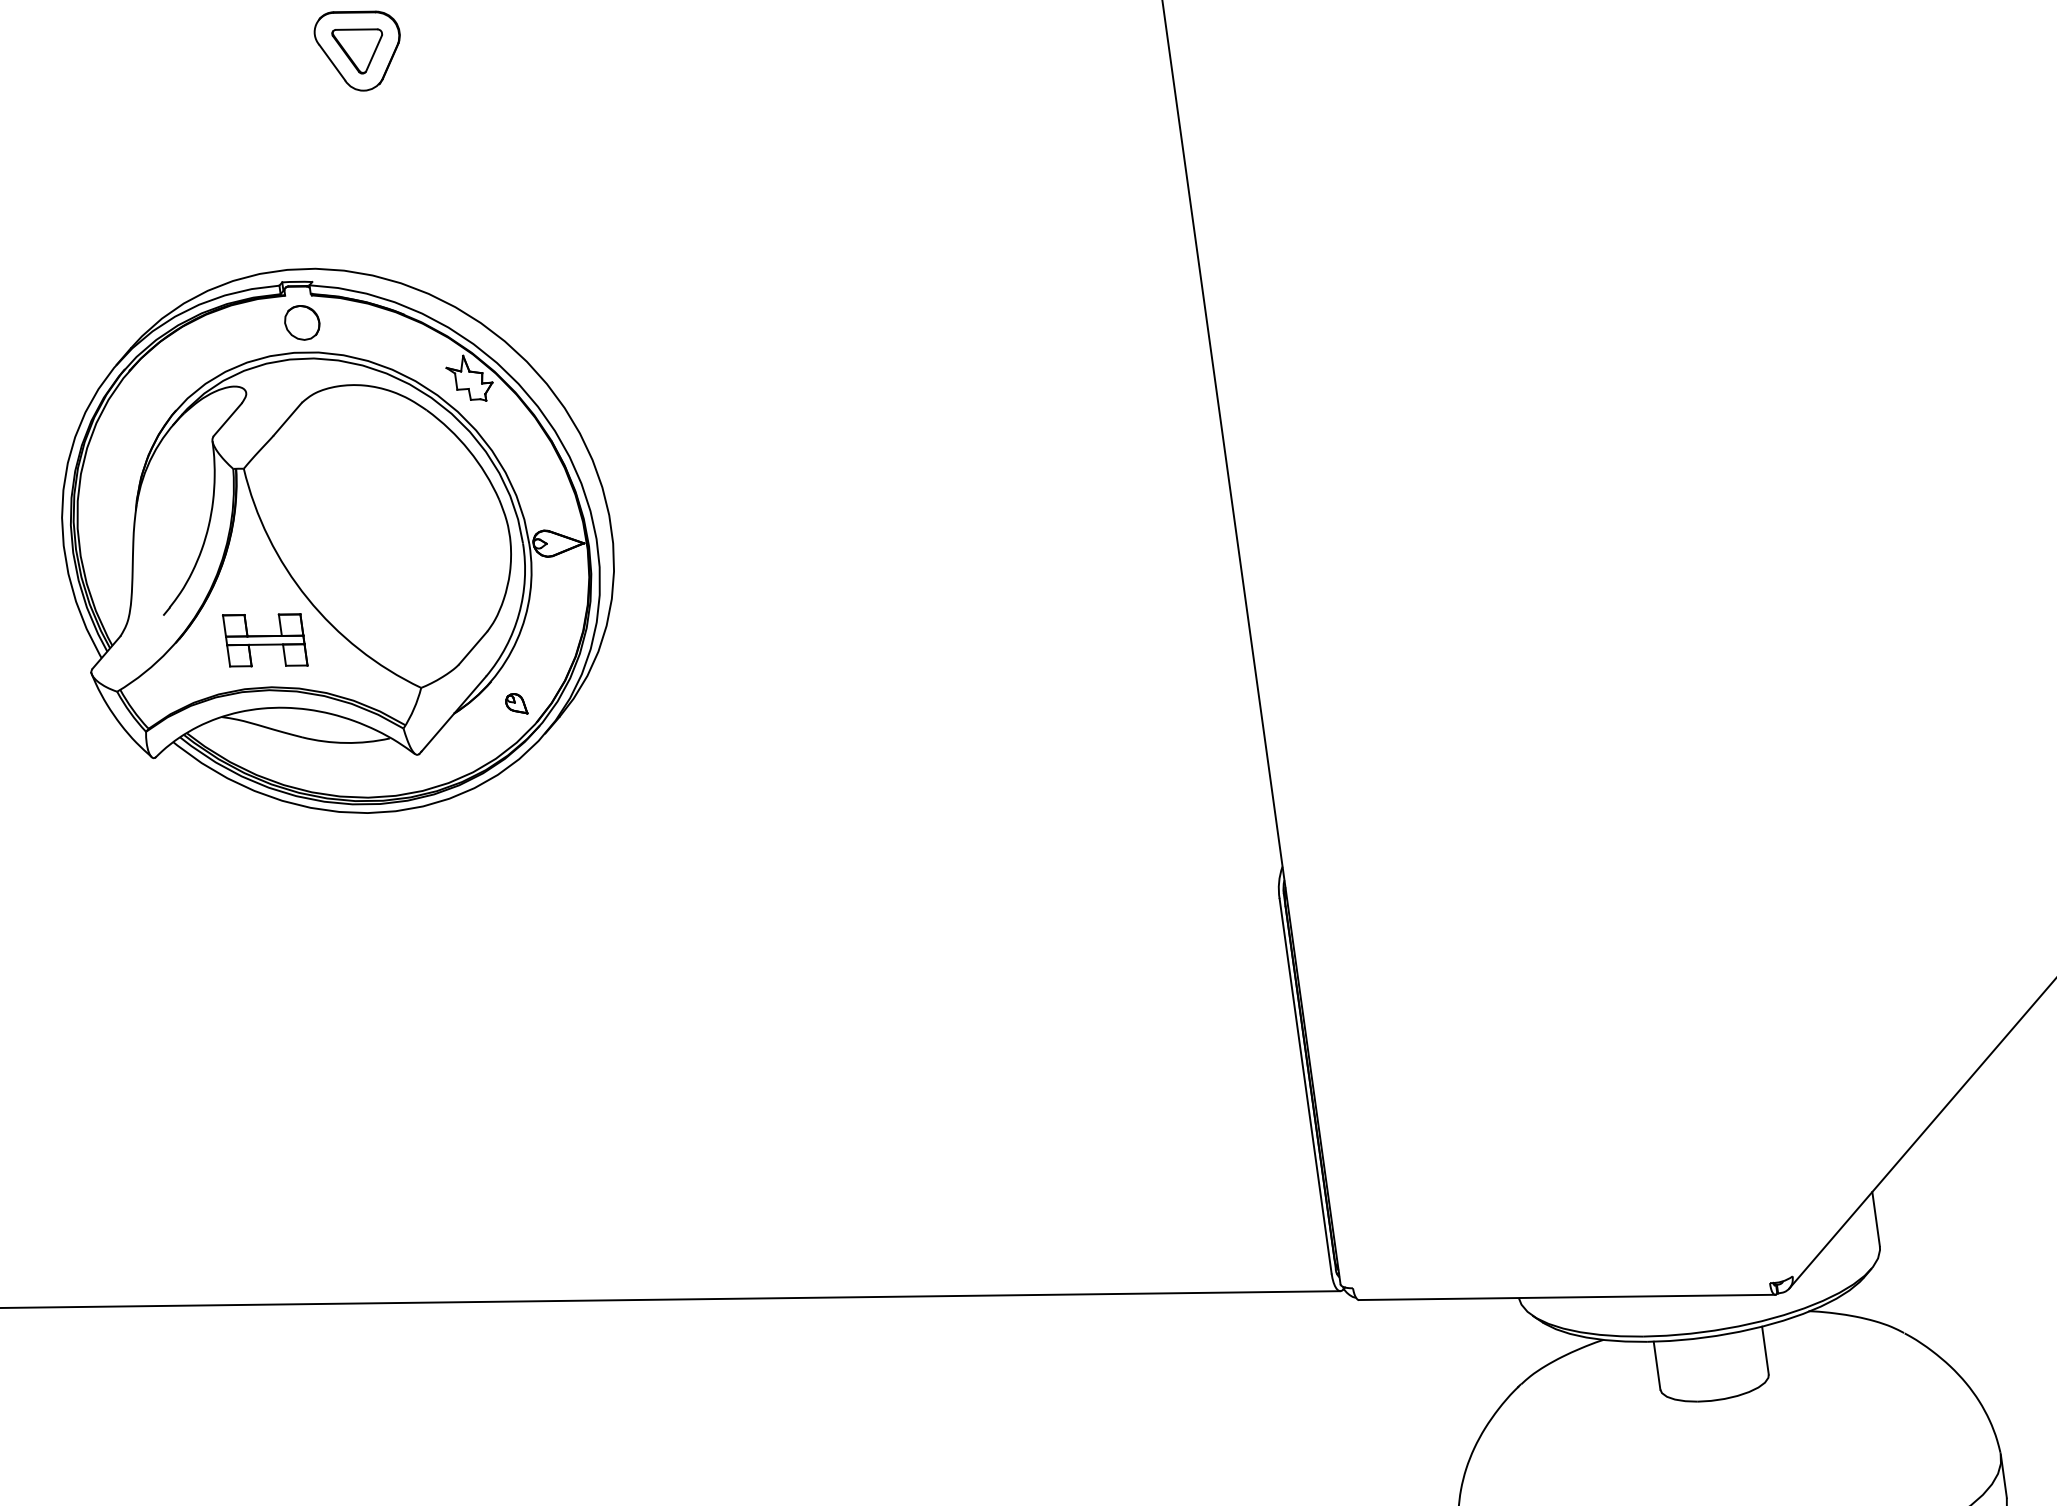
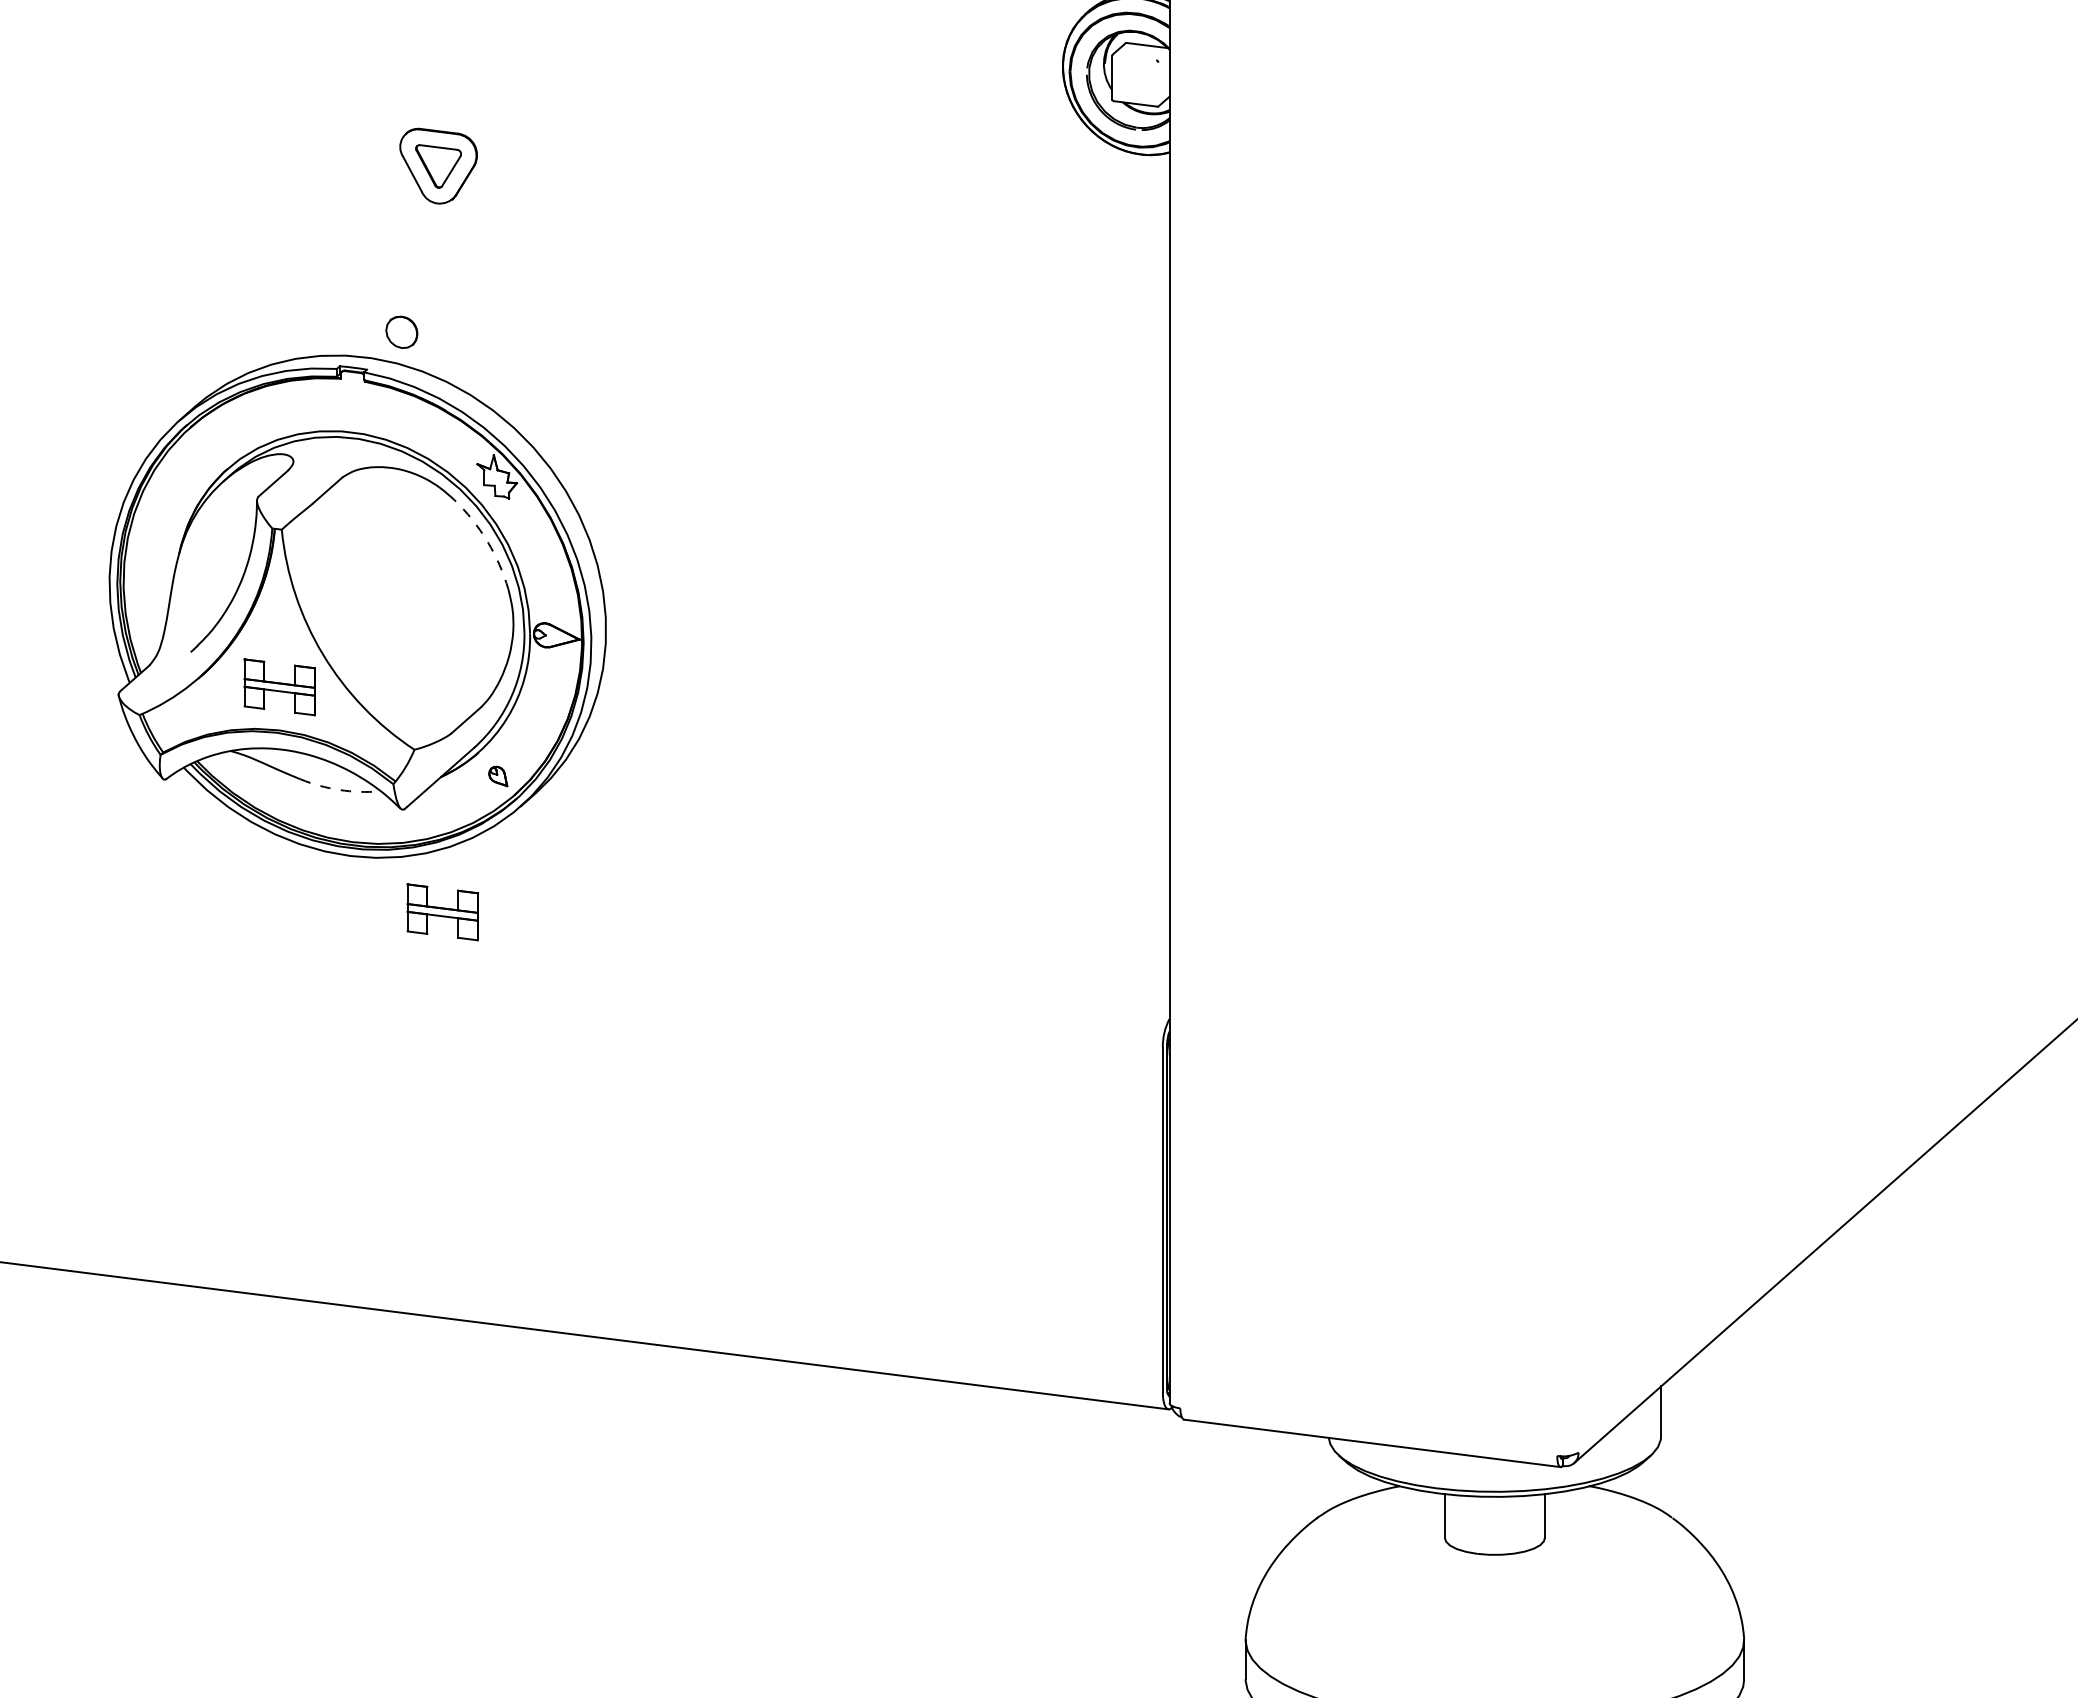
part: (301, 321) -> (401, 331), moved
arc: (469, 450) -> (487, 541), solid -> dashed
arc: (345, 743) -> (339, 790), solid -> dashed
part: (476, 860) -> (442, 912), added

